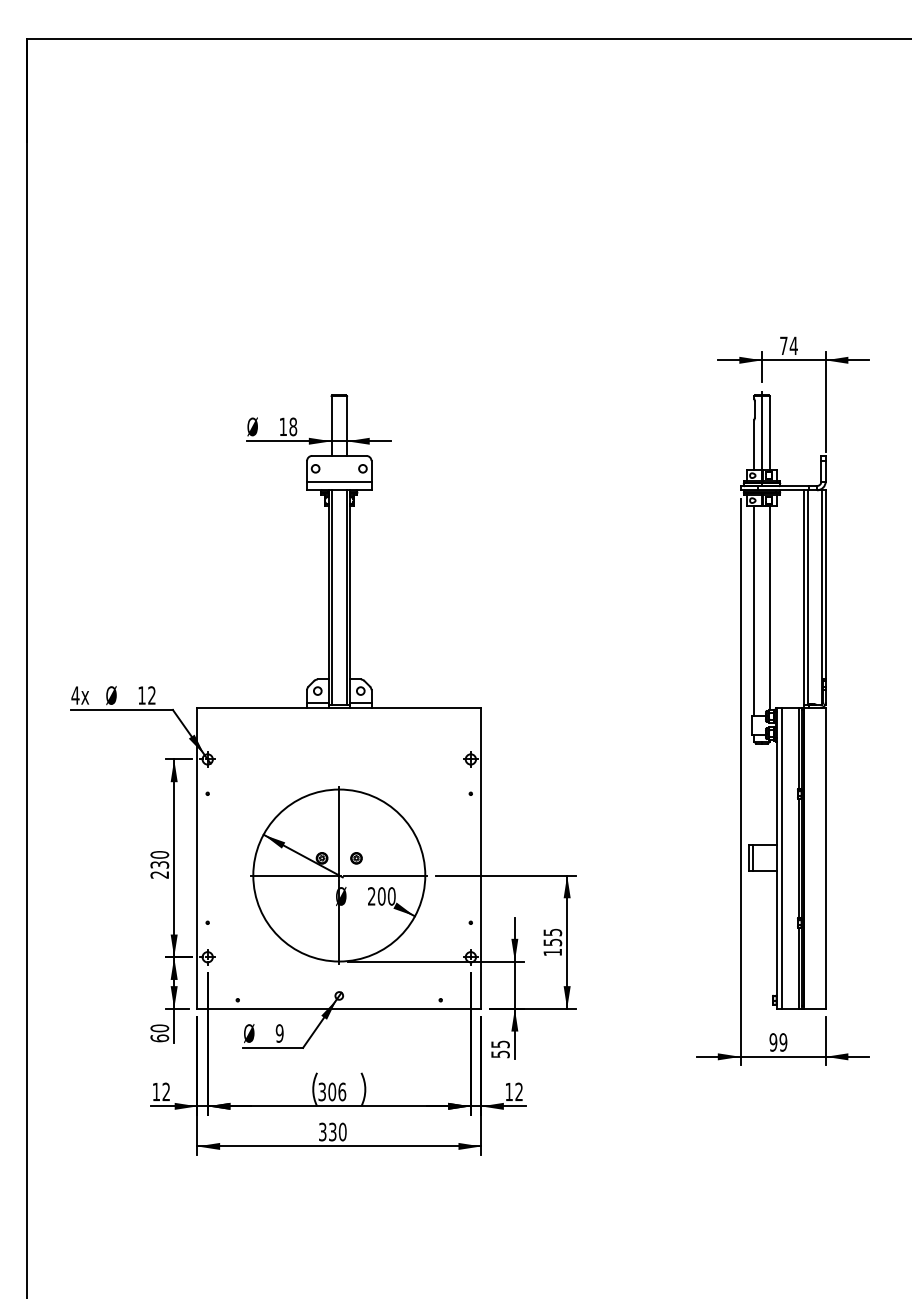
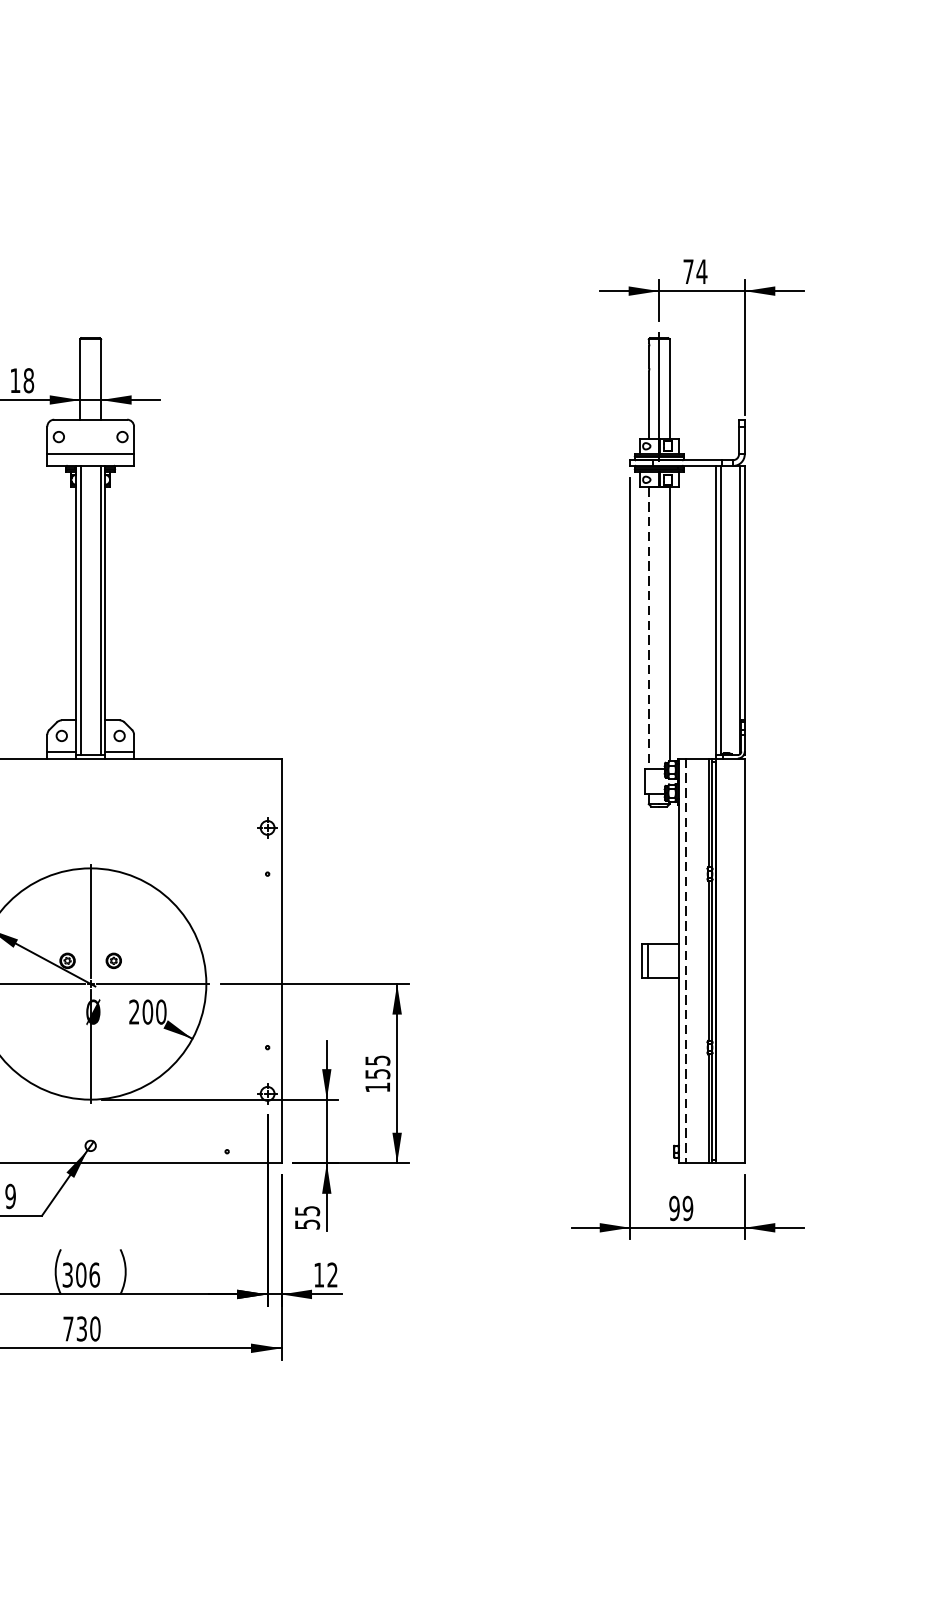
line: (754, 610) -> (649, 627), solid -> dashed
line: (781, 858) -> (685, 961), solid -> dashed
text: (322, 1131) -> (68, 1328), 330 -> 730

